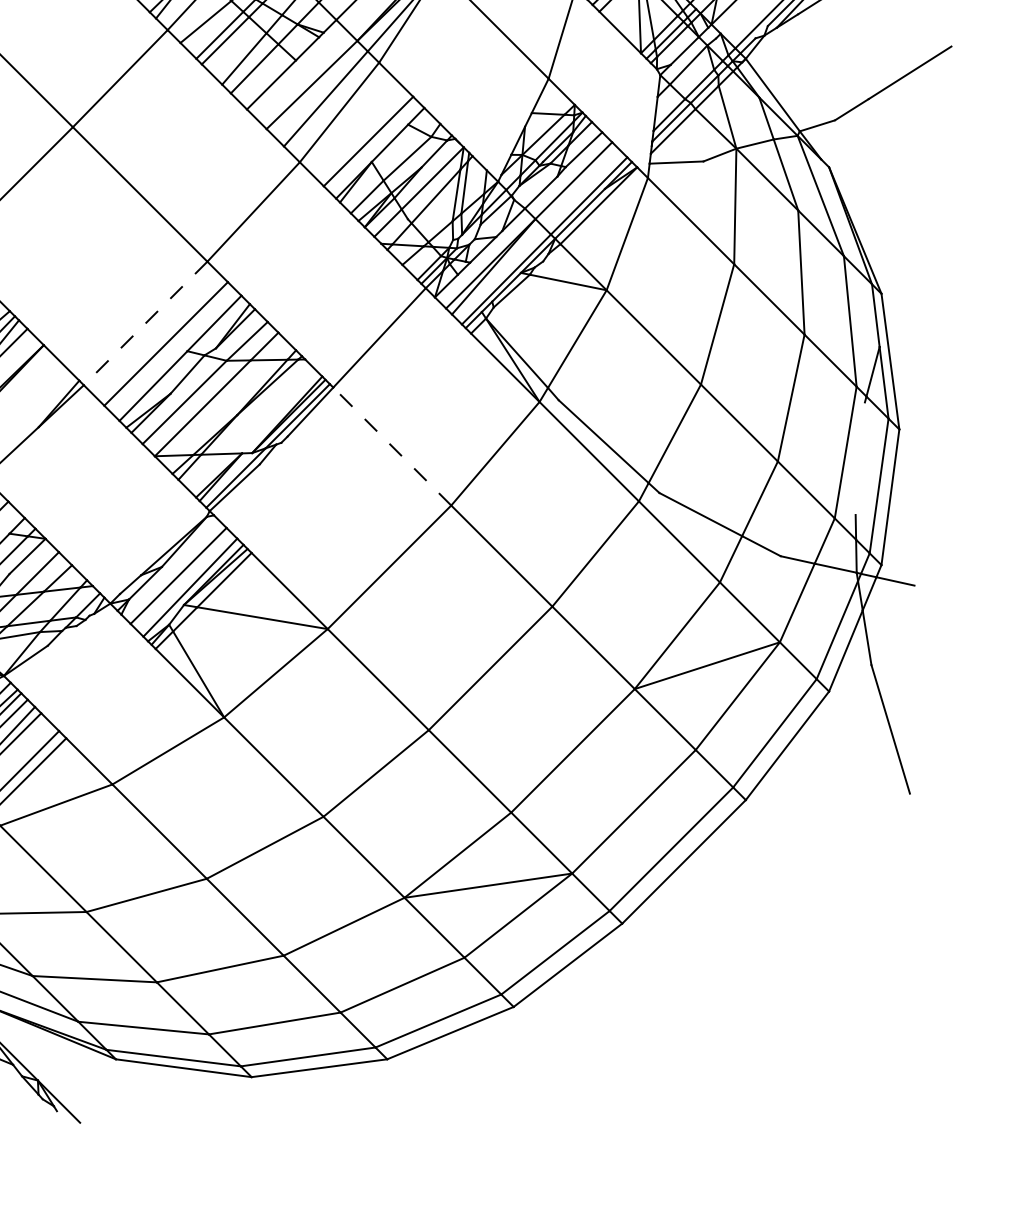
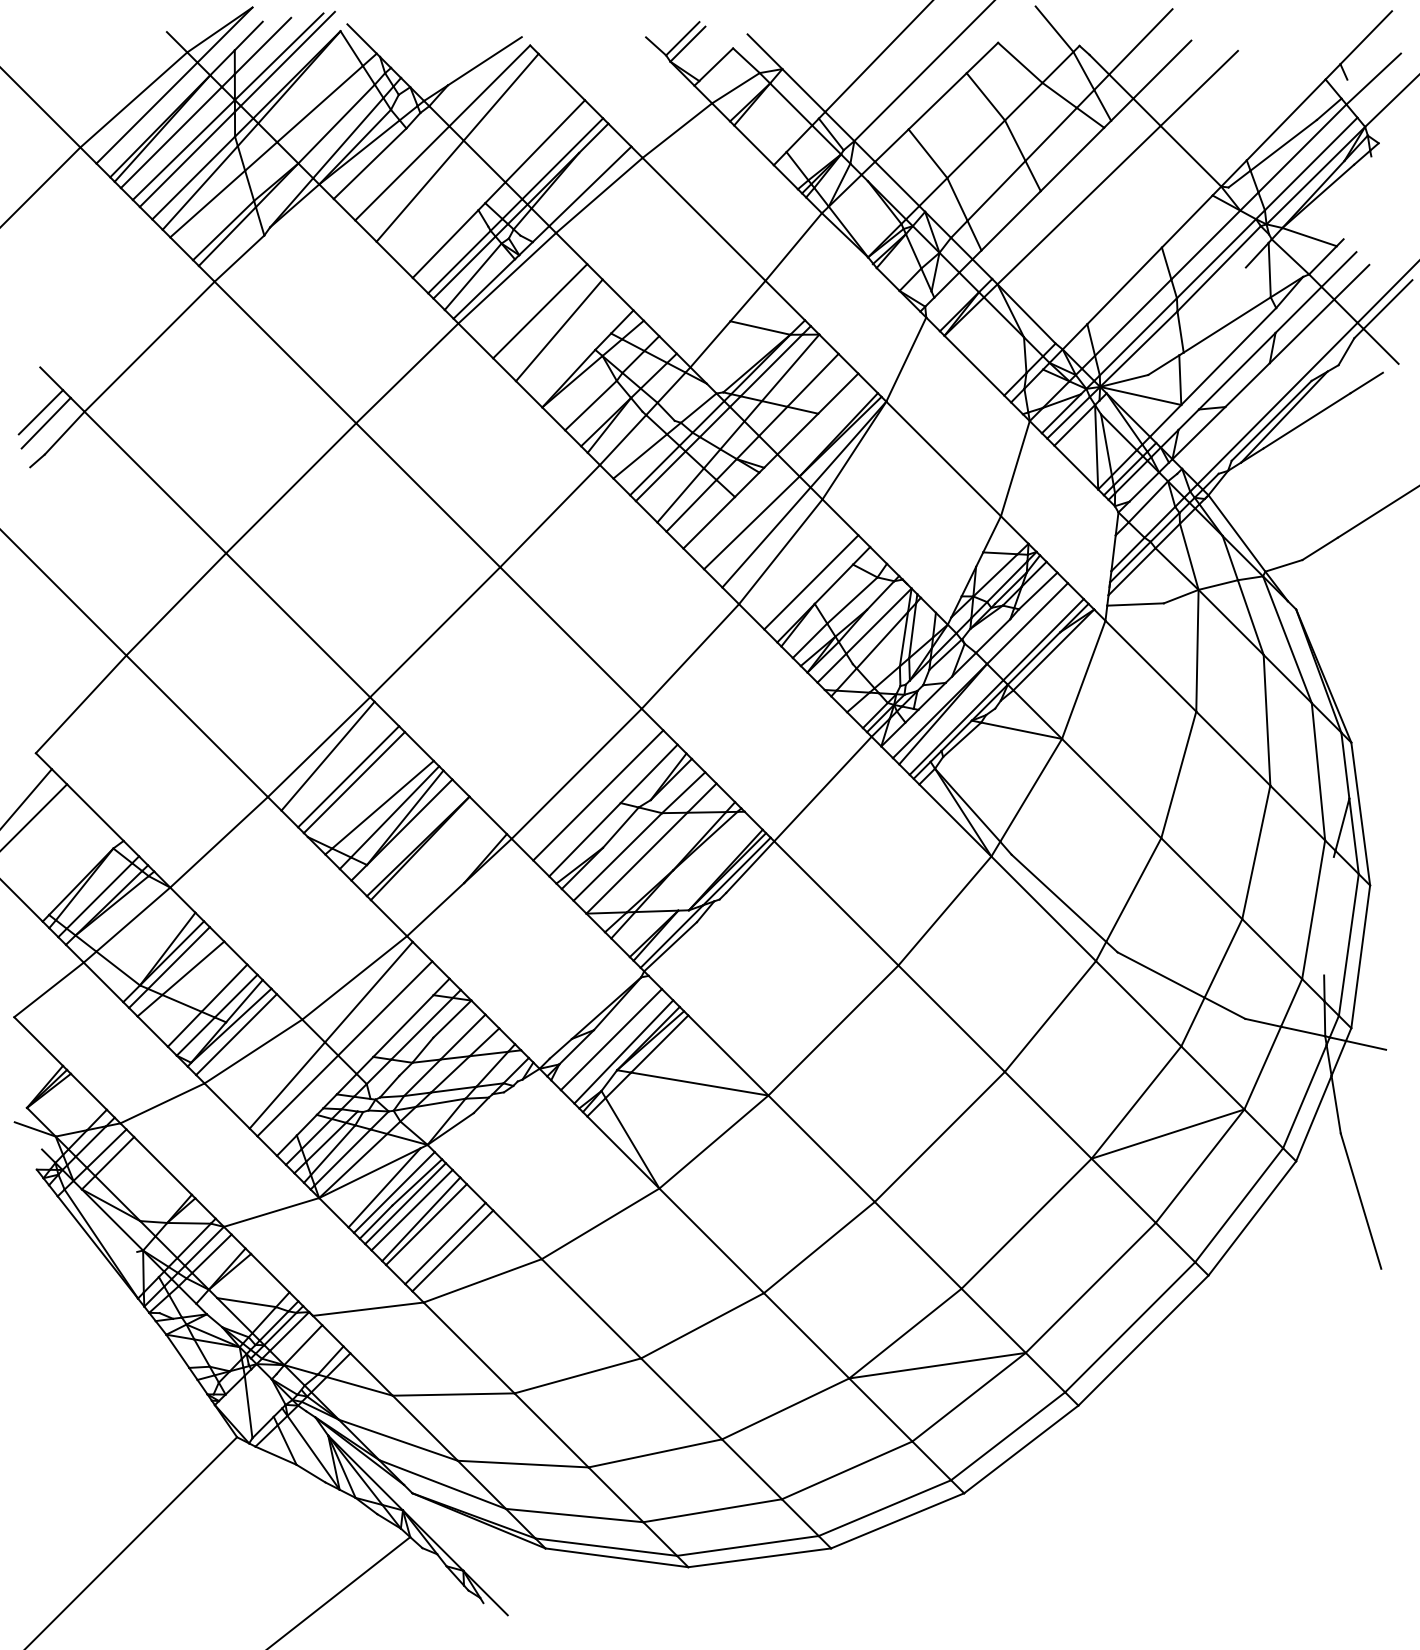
line: (145, 323) -> (576, 773), dashed -> solid
line: (392, 446) -> (836, 903), dashed -> solid

